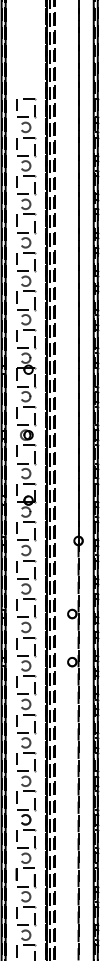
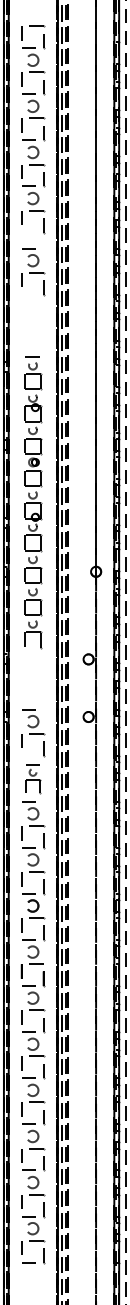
part: (34, 185) -> (43, 129), moved
part: (26, 483) -> (33, 502), size x0.7
part: (26, 714) -> (33, 779), size x0.6

